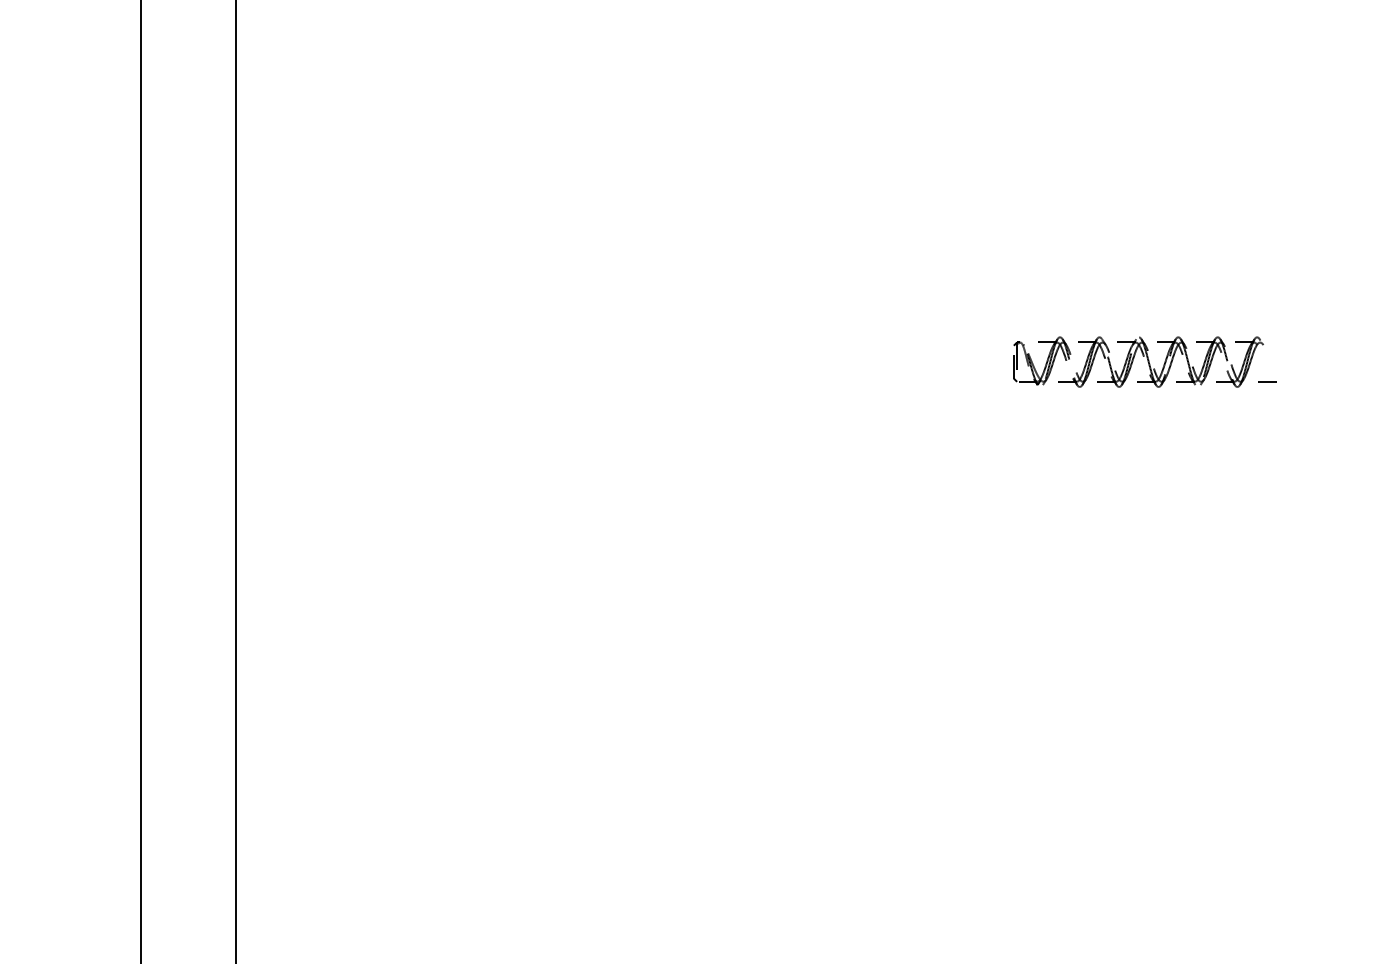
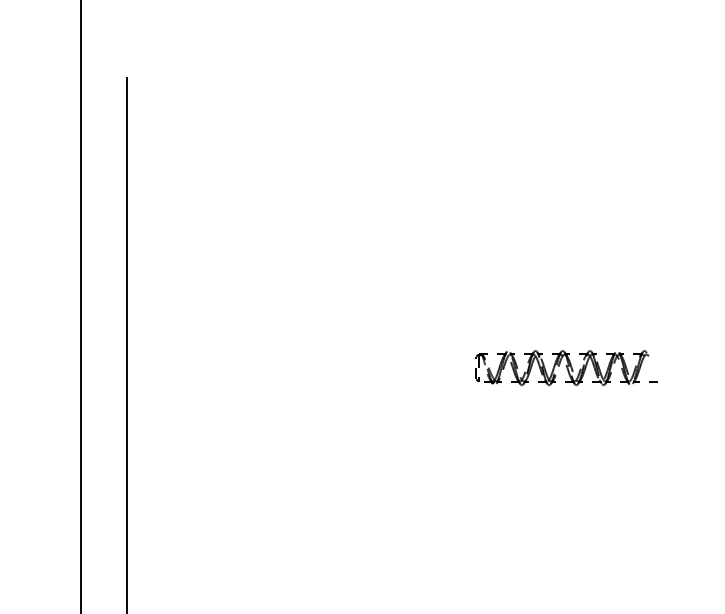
part: (1144, 362) -> (566, 368), size x1.43

